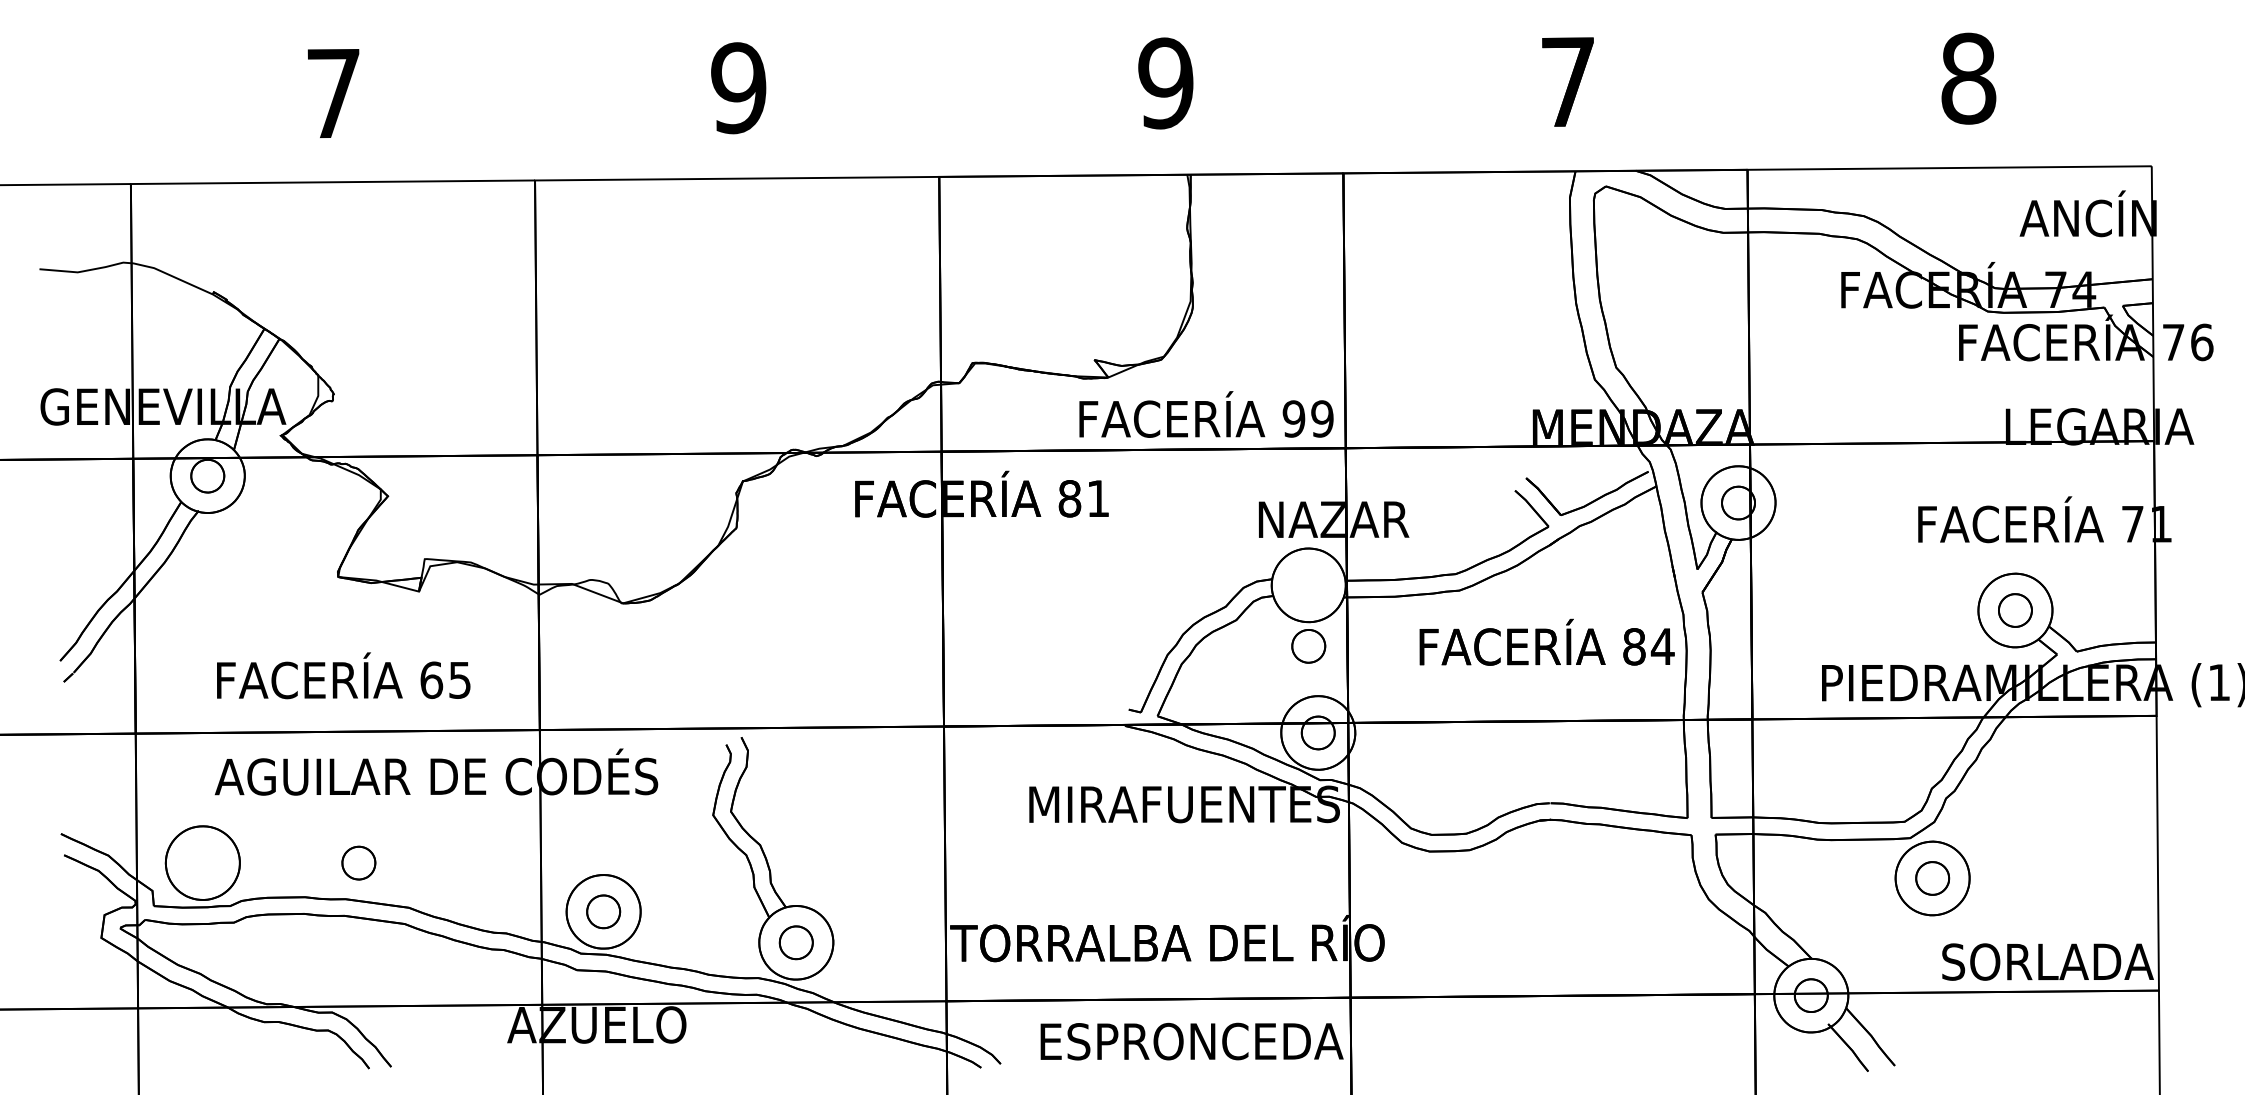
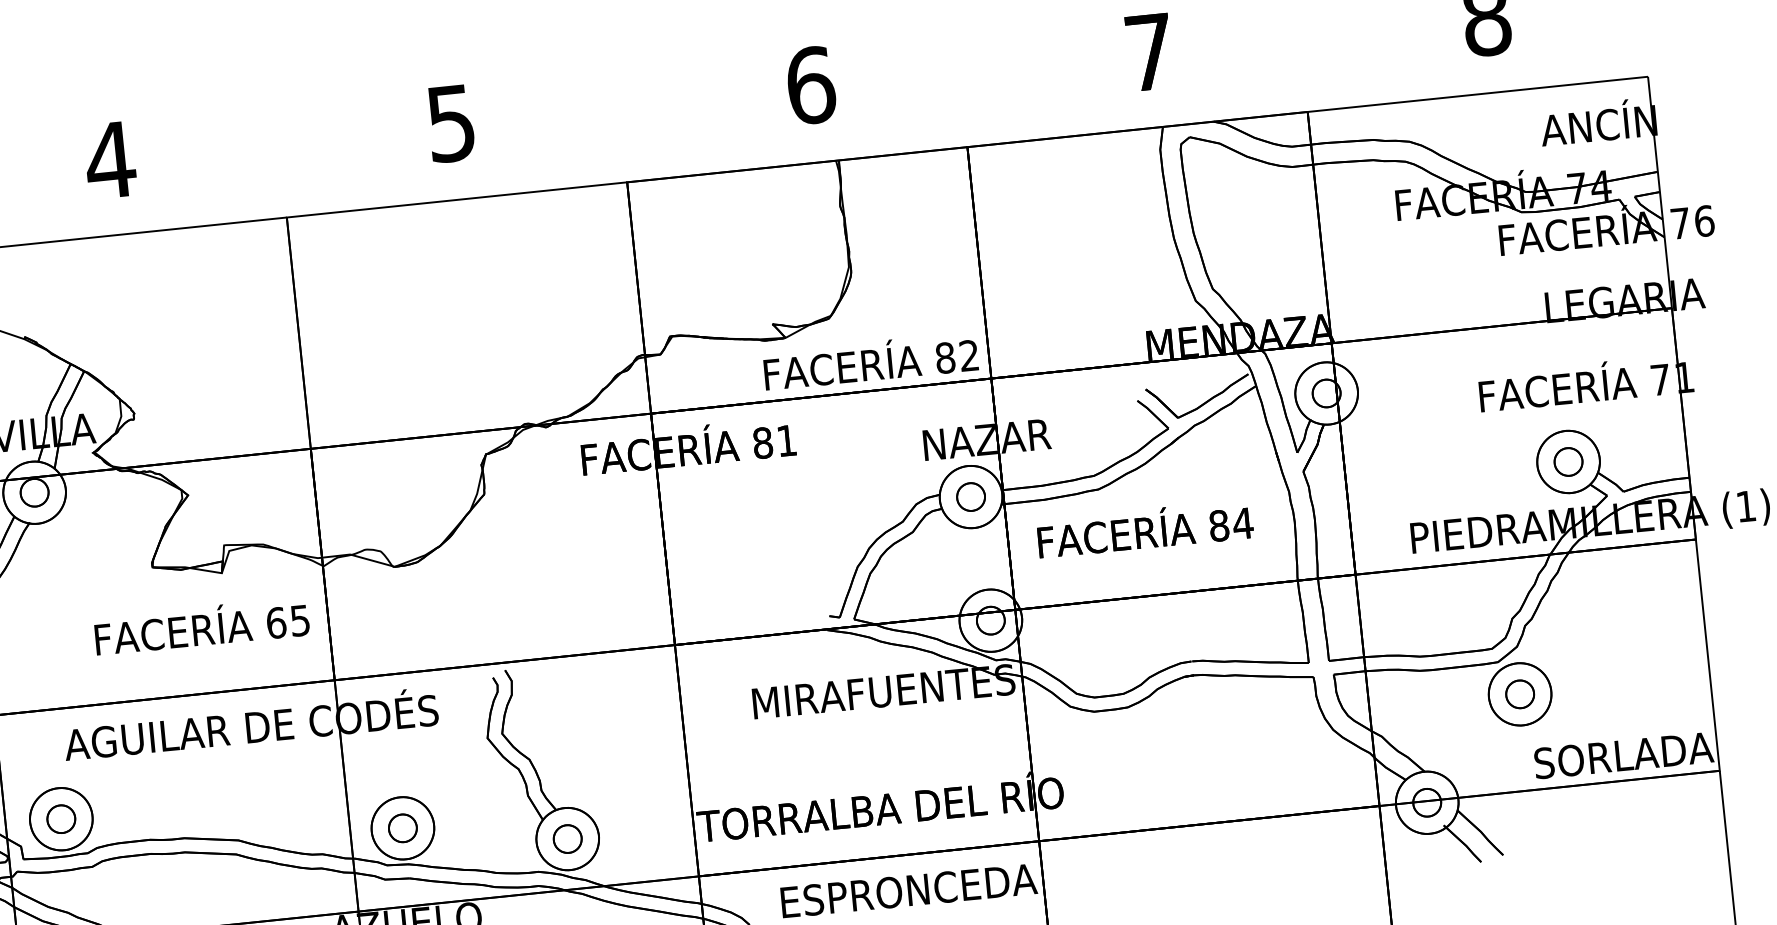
text: (1166, 83) -> (811, 85), 9 -> 6
text: (738, 88) -> (450, 123), 9 -> 5
text: (333, 93) -> (110, 160), 7 -> 4
text: (1307, 418) -> (956, 356), 99 -> 82
text: (1546, 641) -> (1144, 528), moved
part: (1308, 646) -> (970, 497), moved
text: (343, 675) -> (201, 626), moved
part: (358, 862) -> (60, 818), moved

